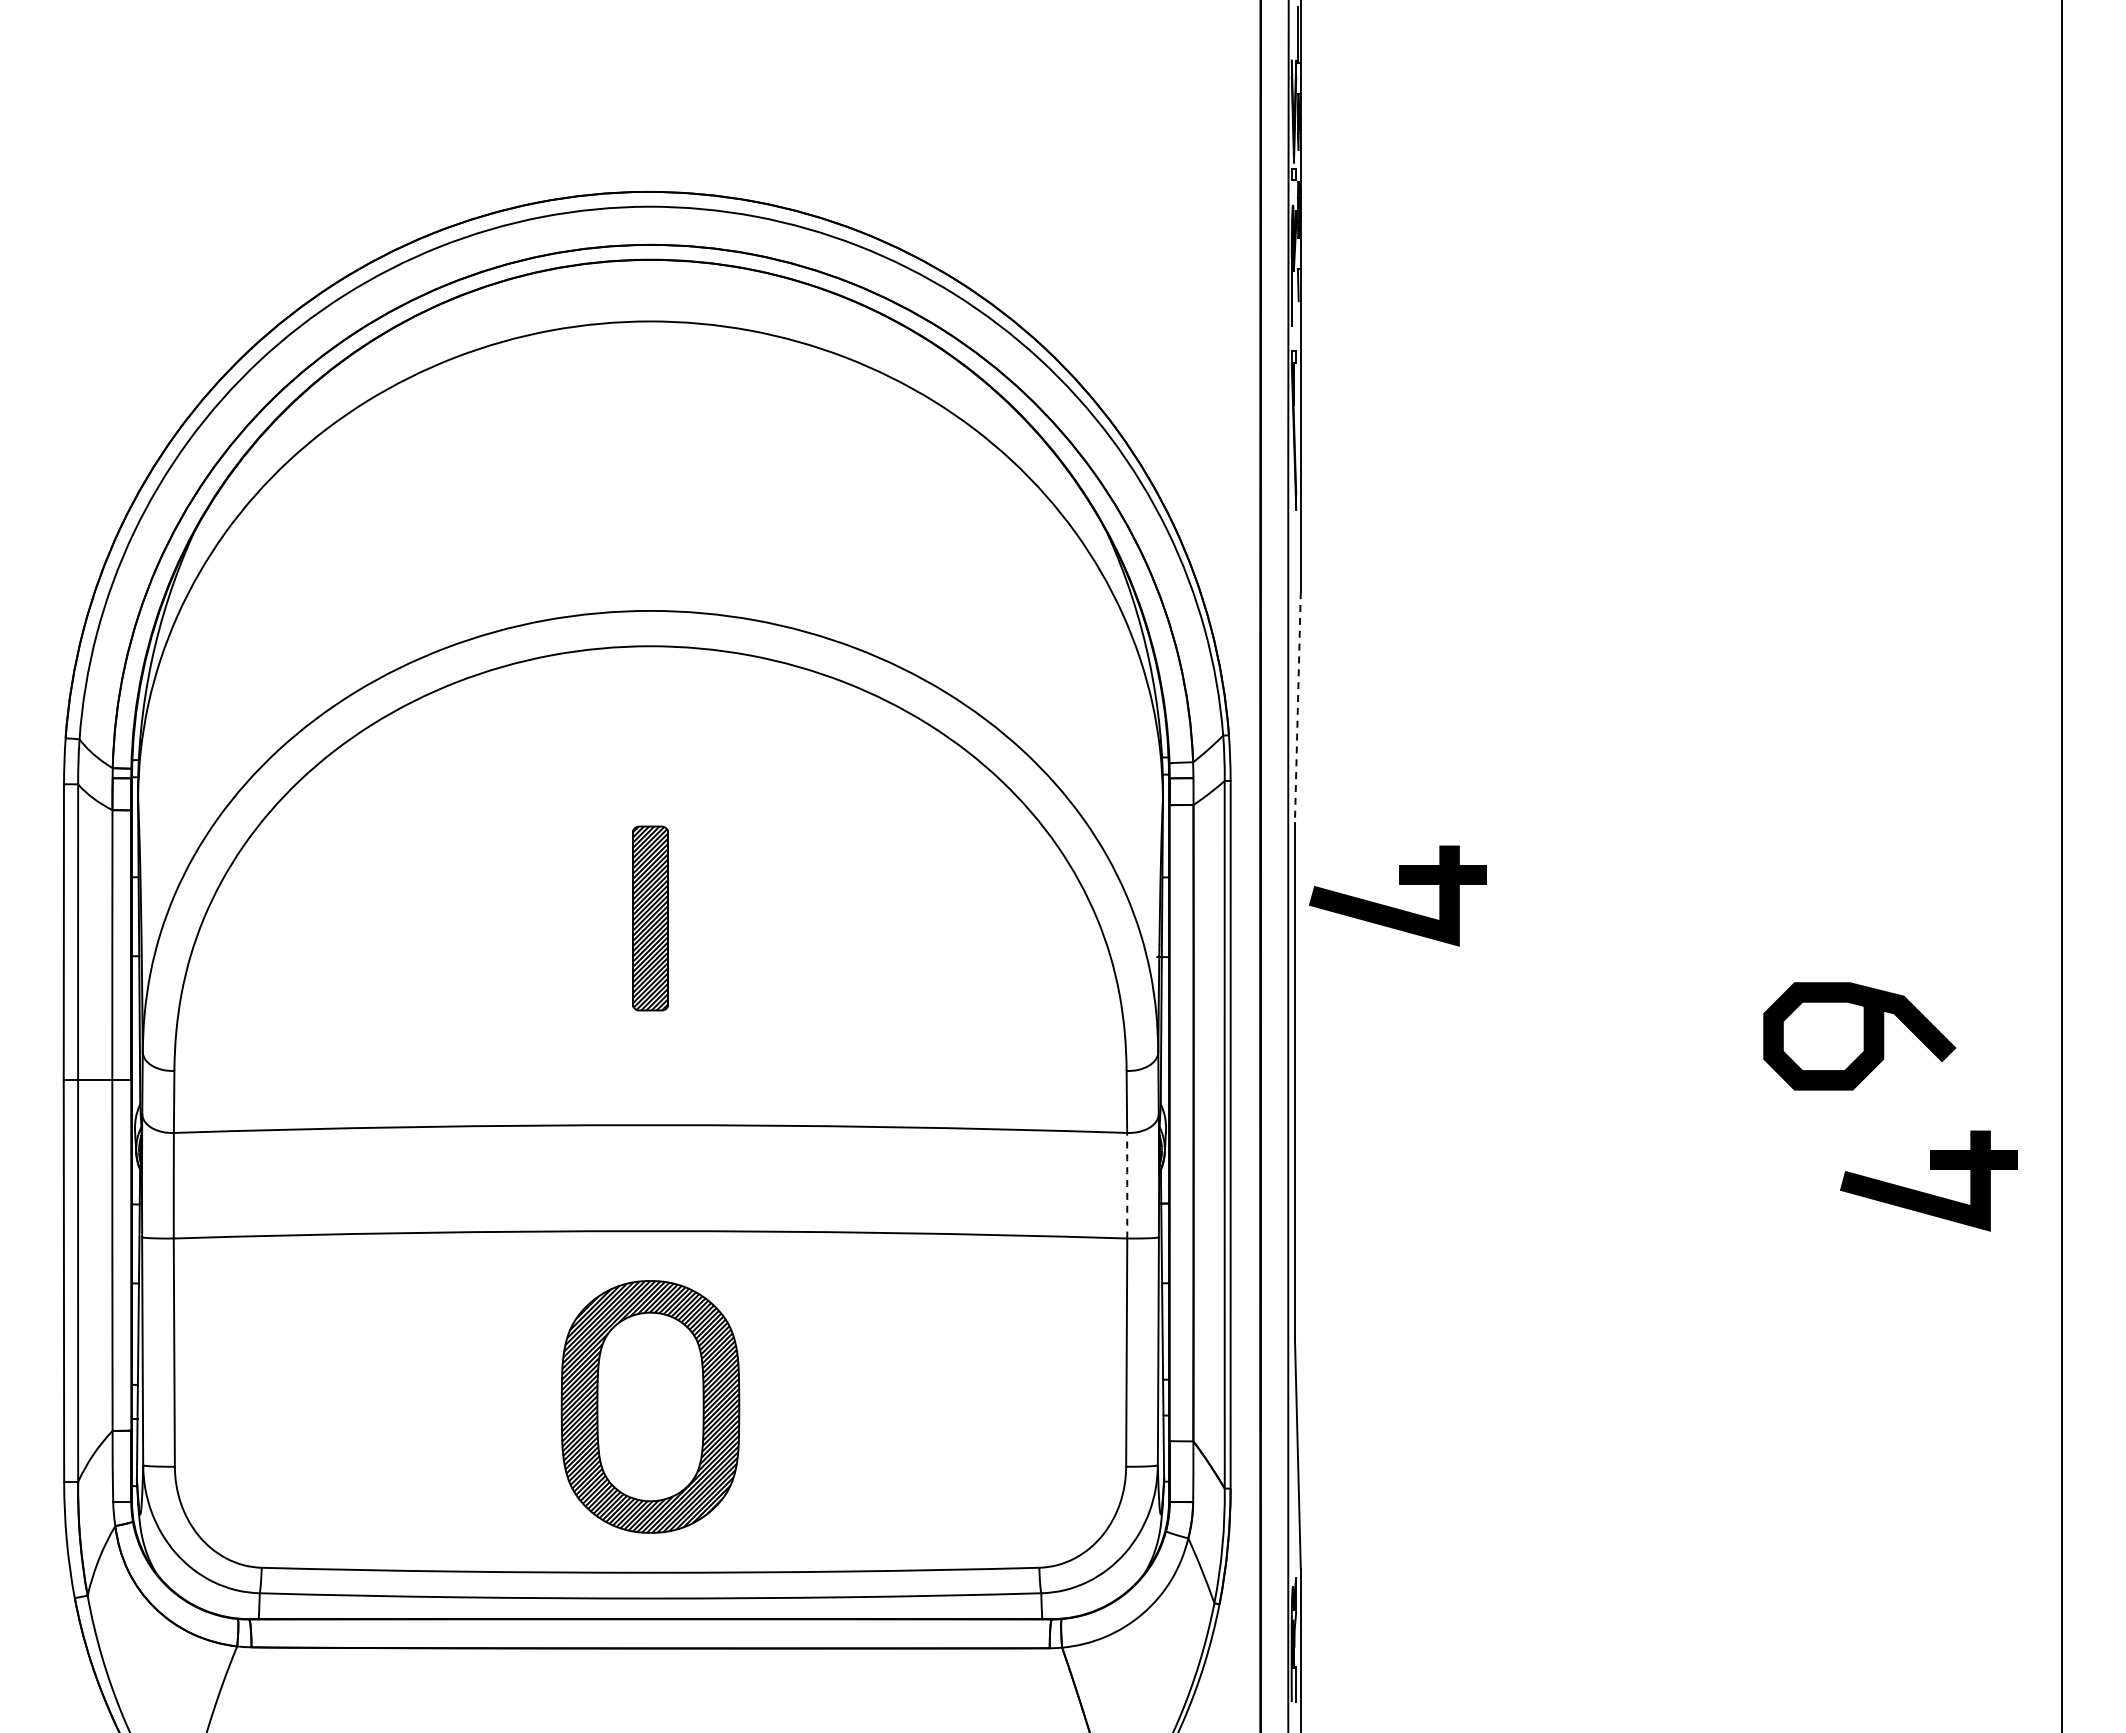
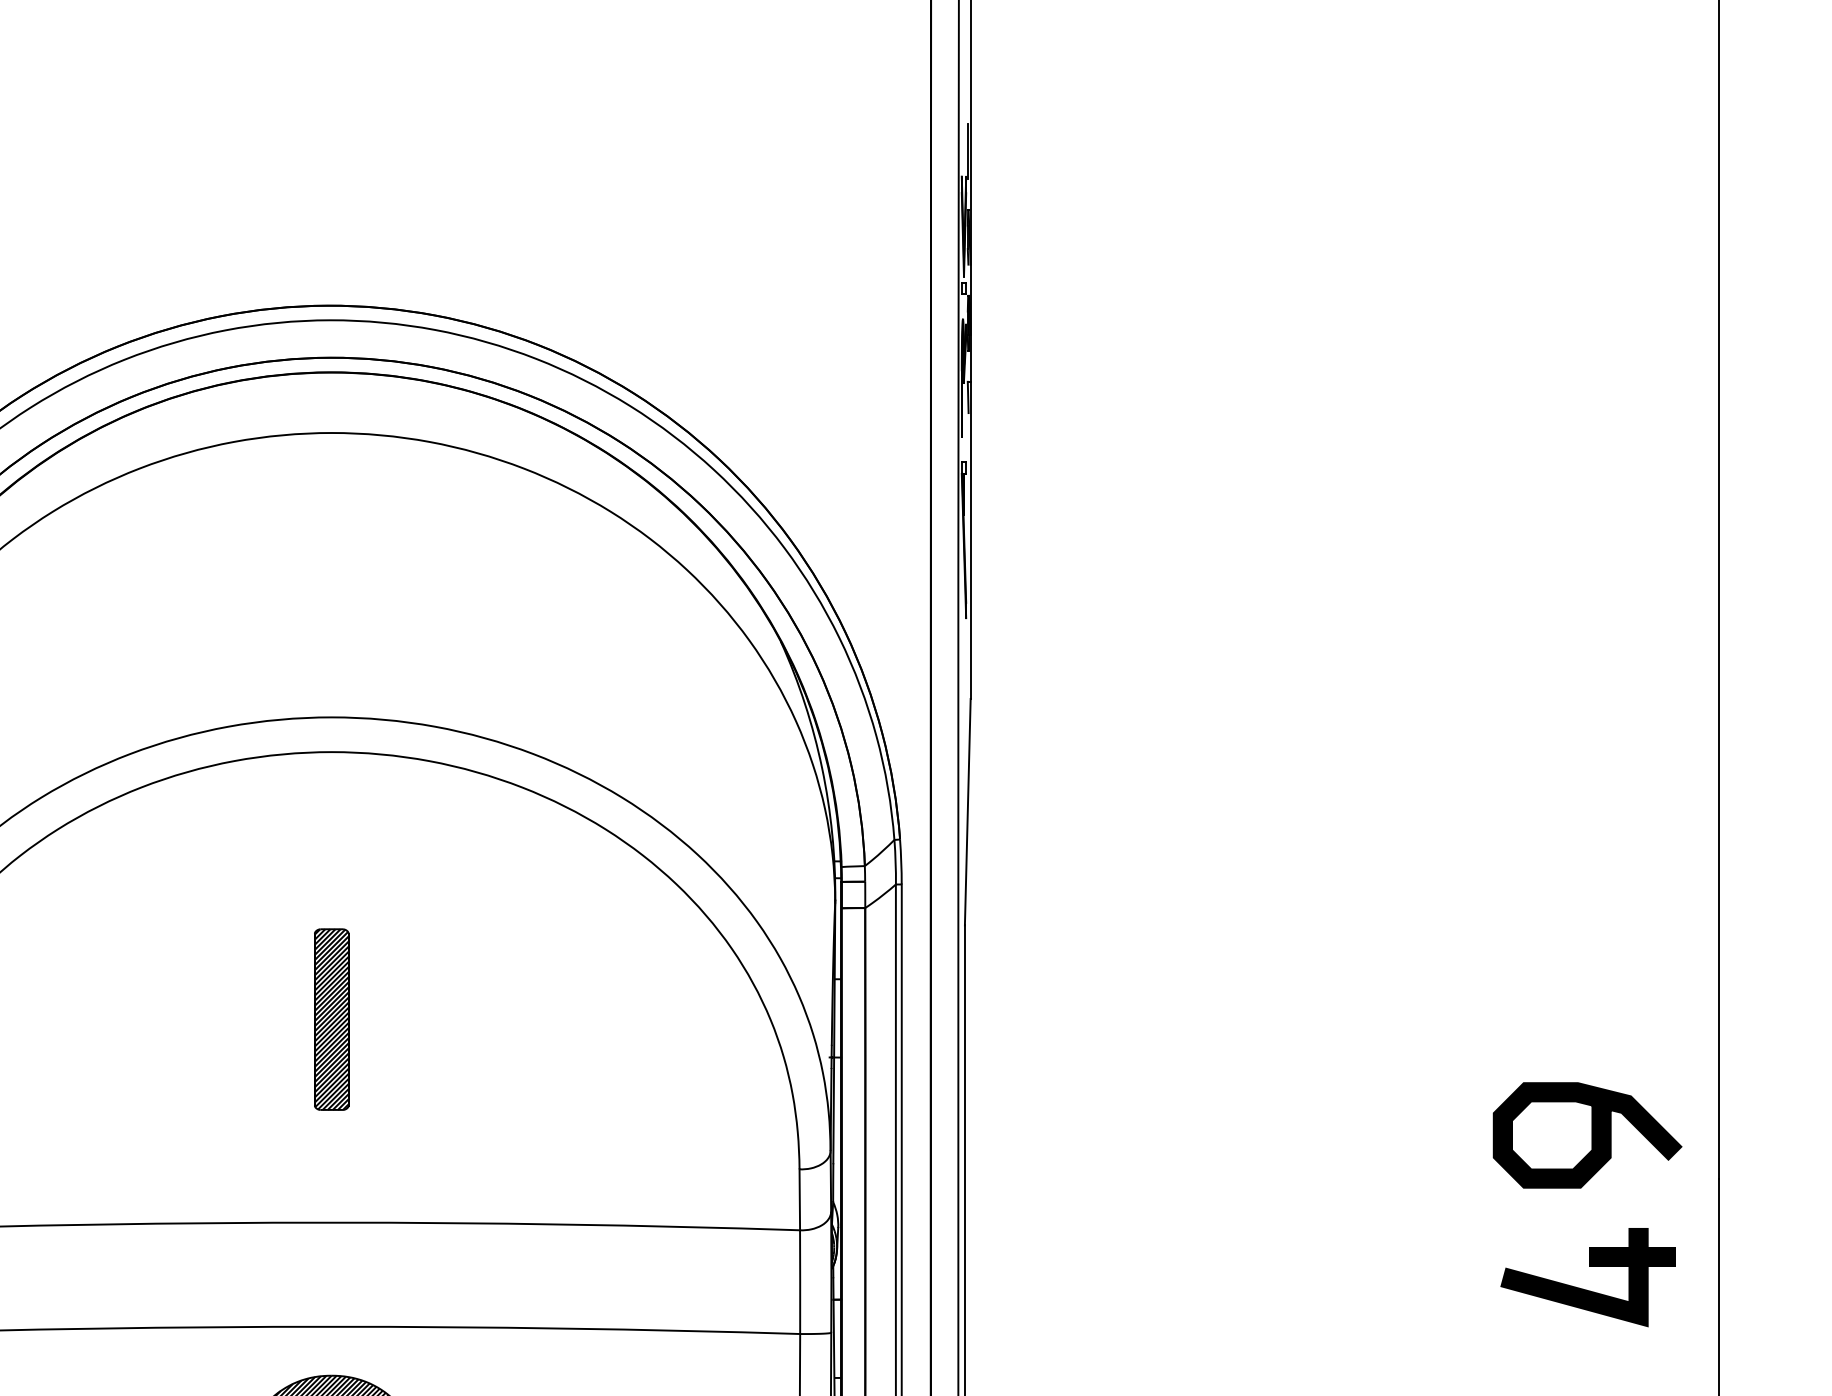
line: (1297, 707) -> (967, 812), dashed -> solid
part: (1399, 884) -> (1067, 986), removed
curve: (1863, 1036) -> (1591, 1135), moved
arc: (1127, 1185) -> (800, 1281), dashed -> solid

